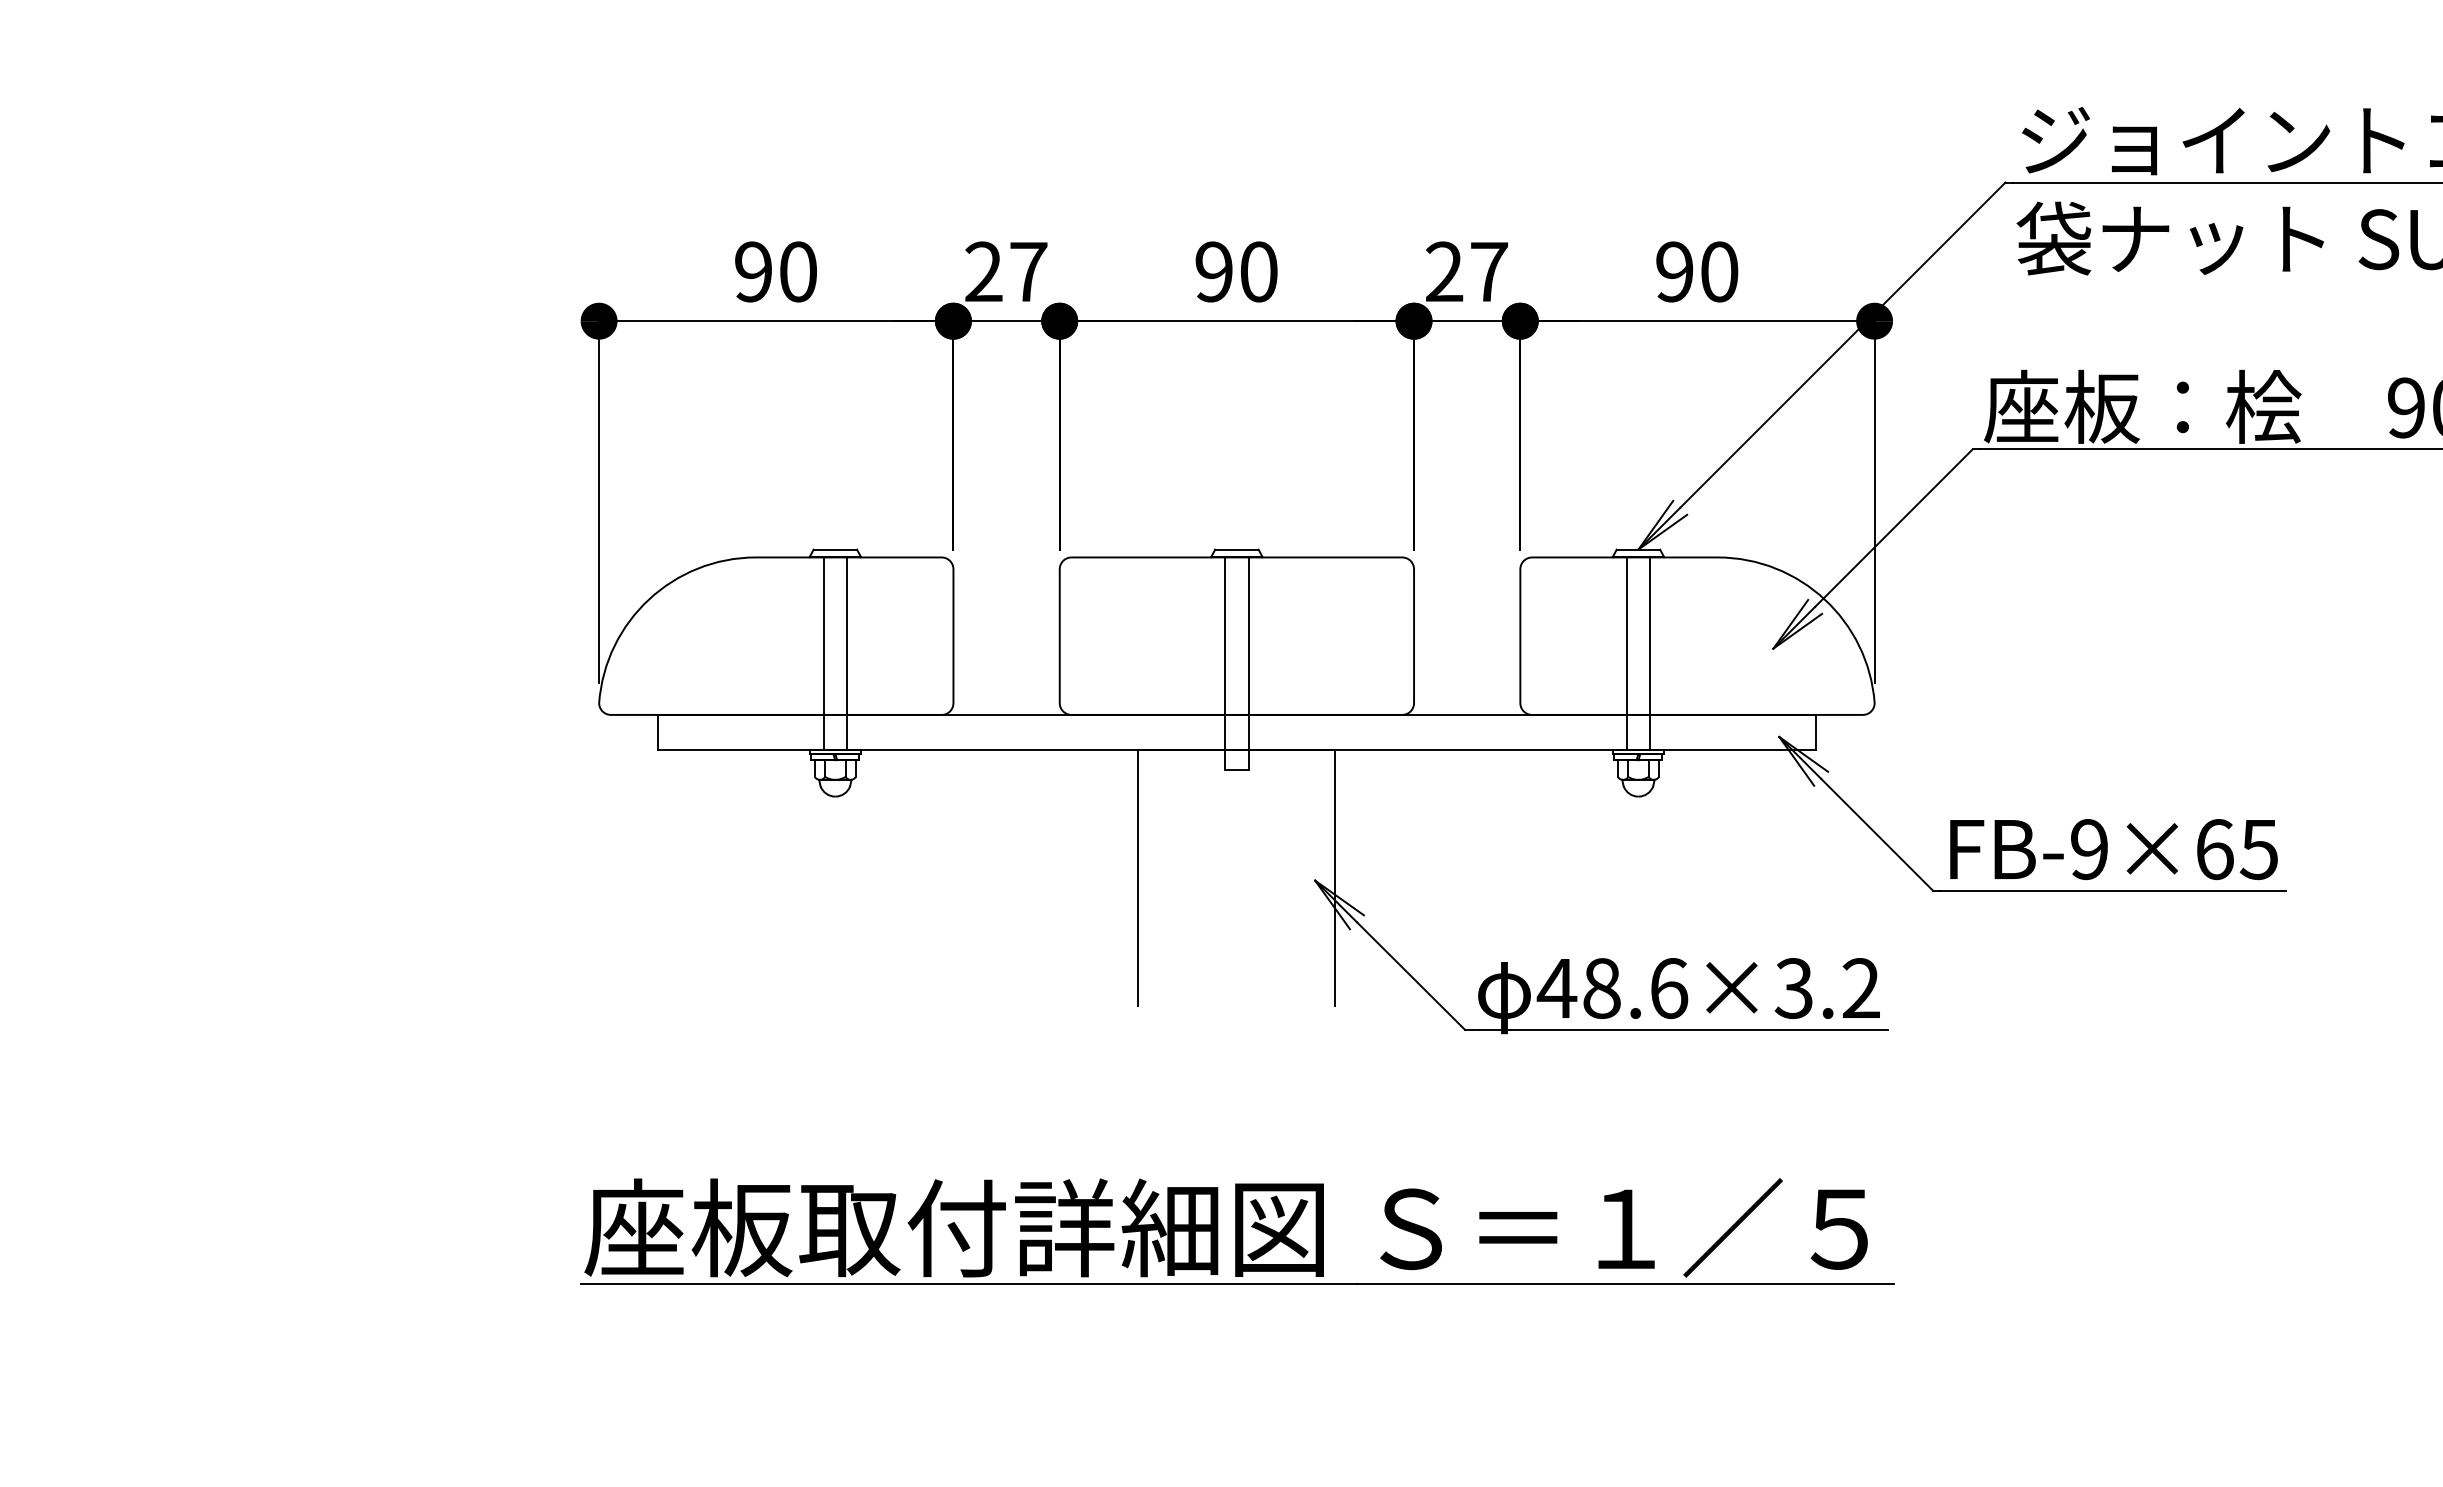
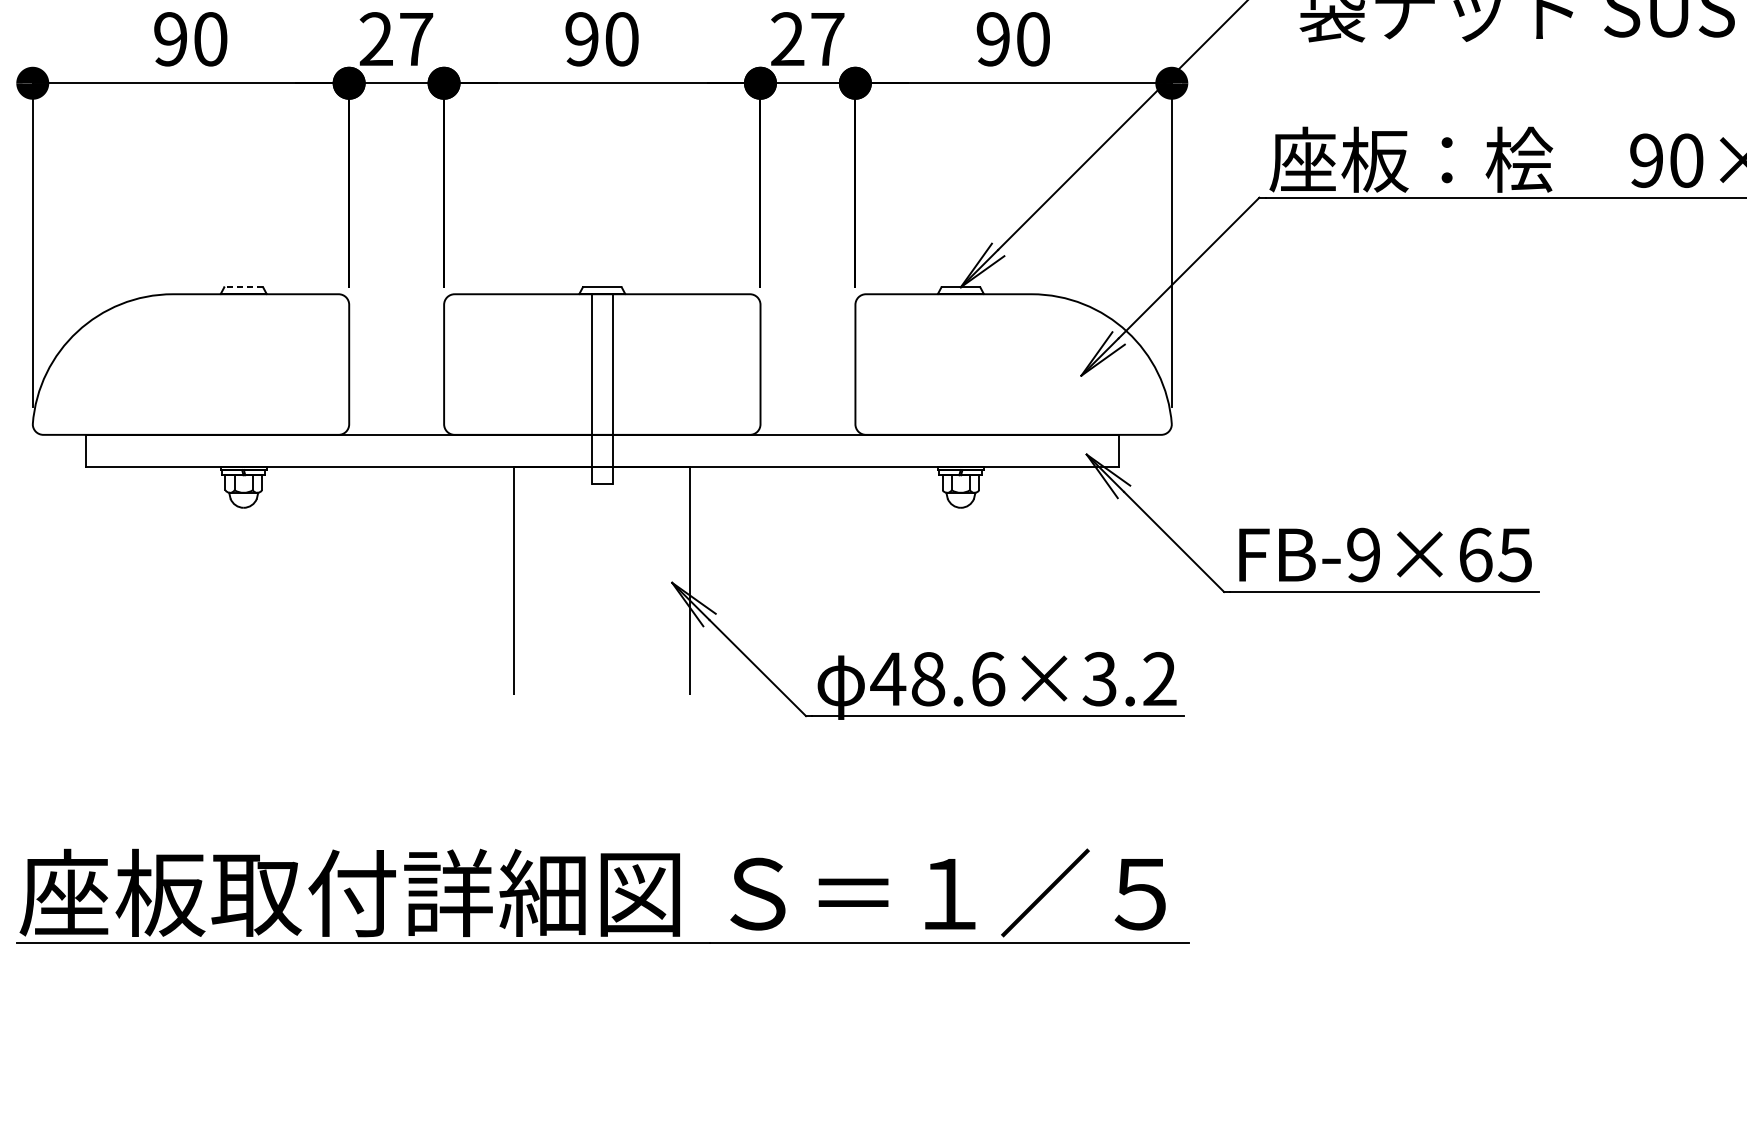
line: (834, 549) -> (242, 287), solid -> dashed
line: (823, 653) -> (233, 380), removed
line: (847, 653) -> (254, 380), removed
line: (1626, 653) -> (950, 380), removed
line: (1650, 653) -> (971, 380), removed

